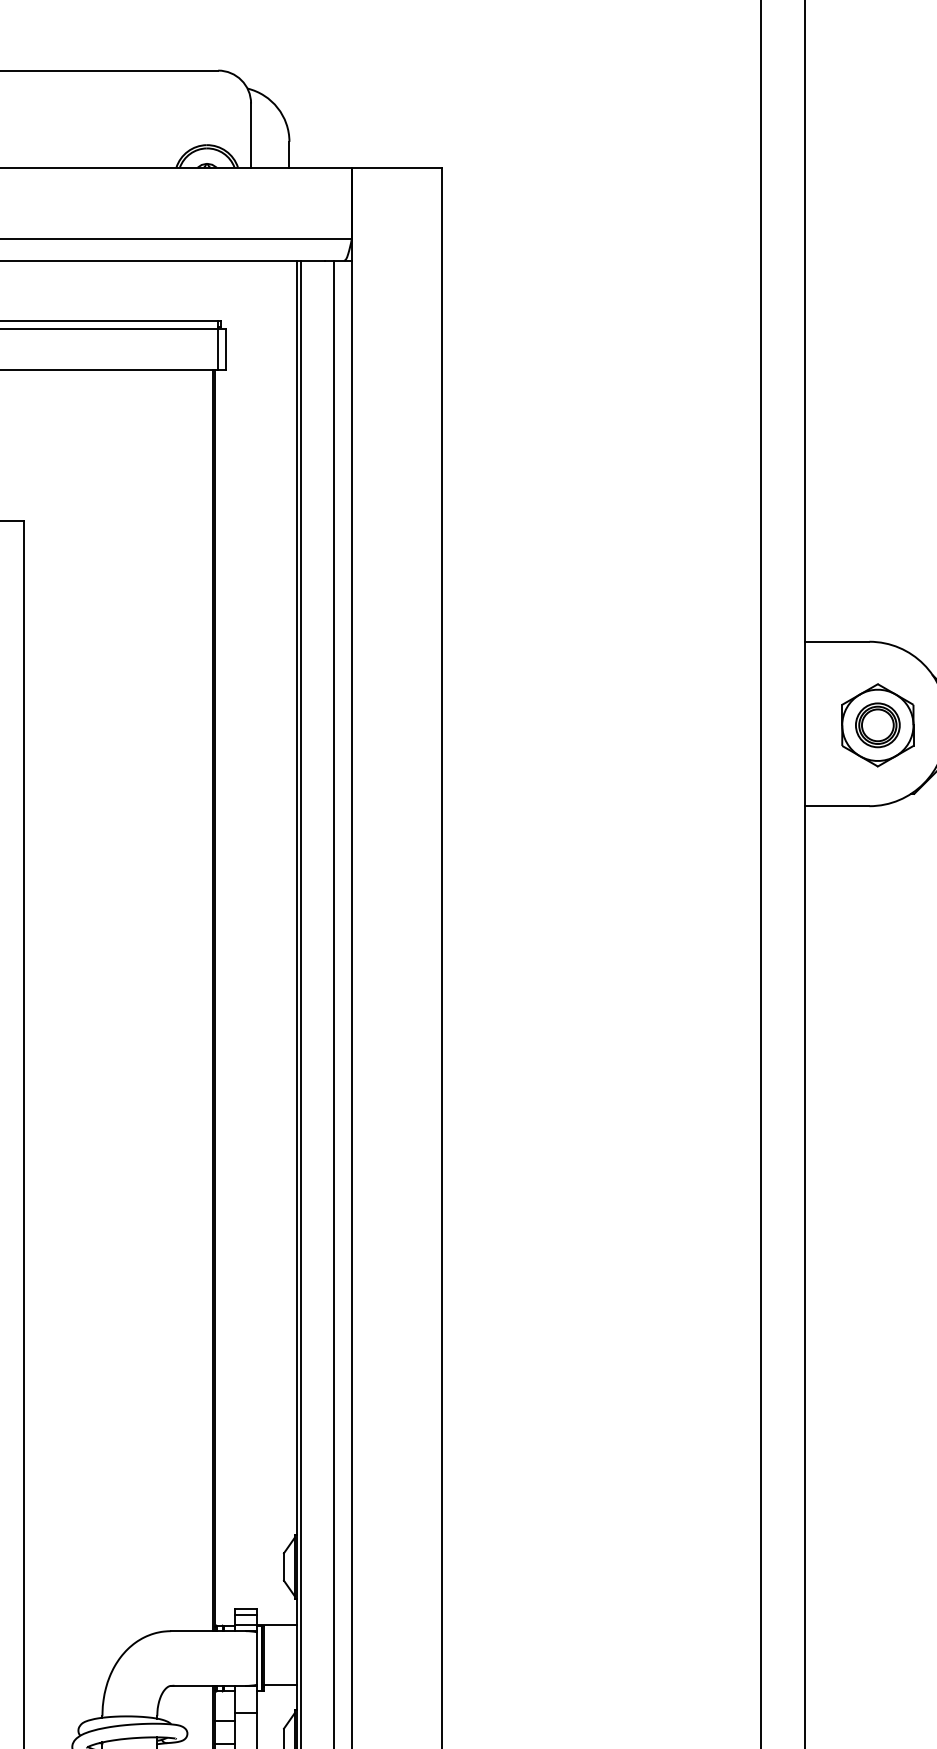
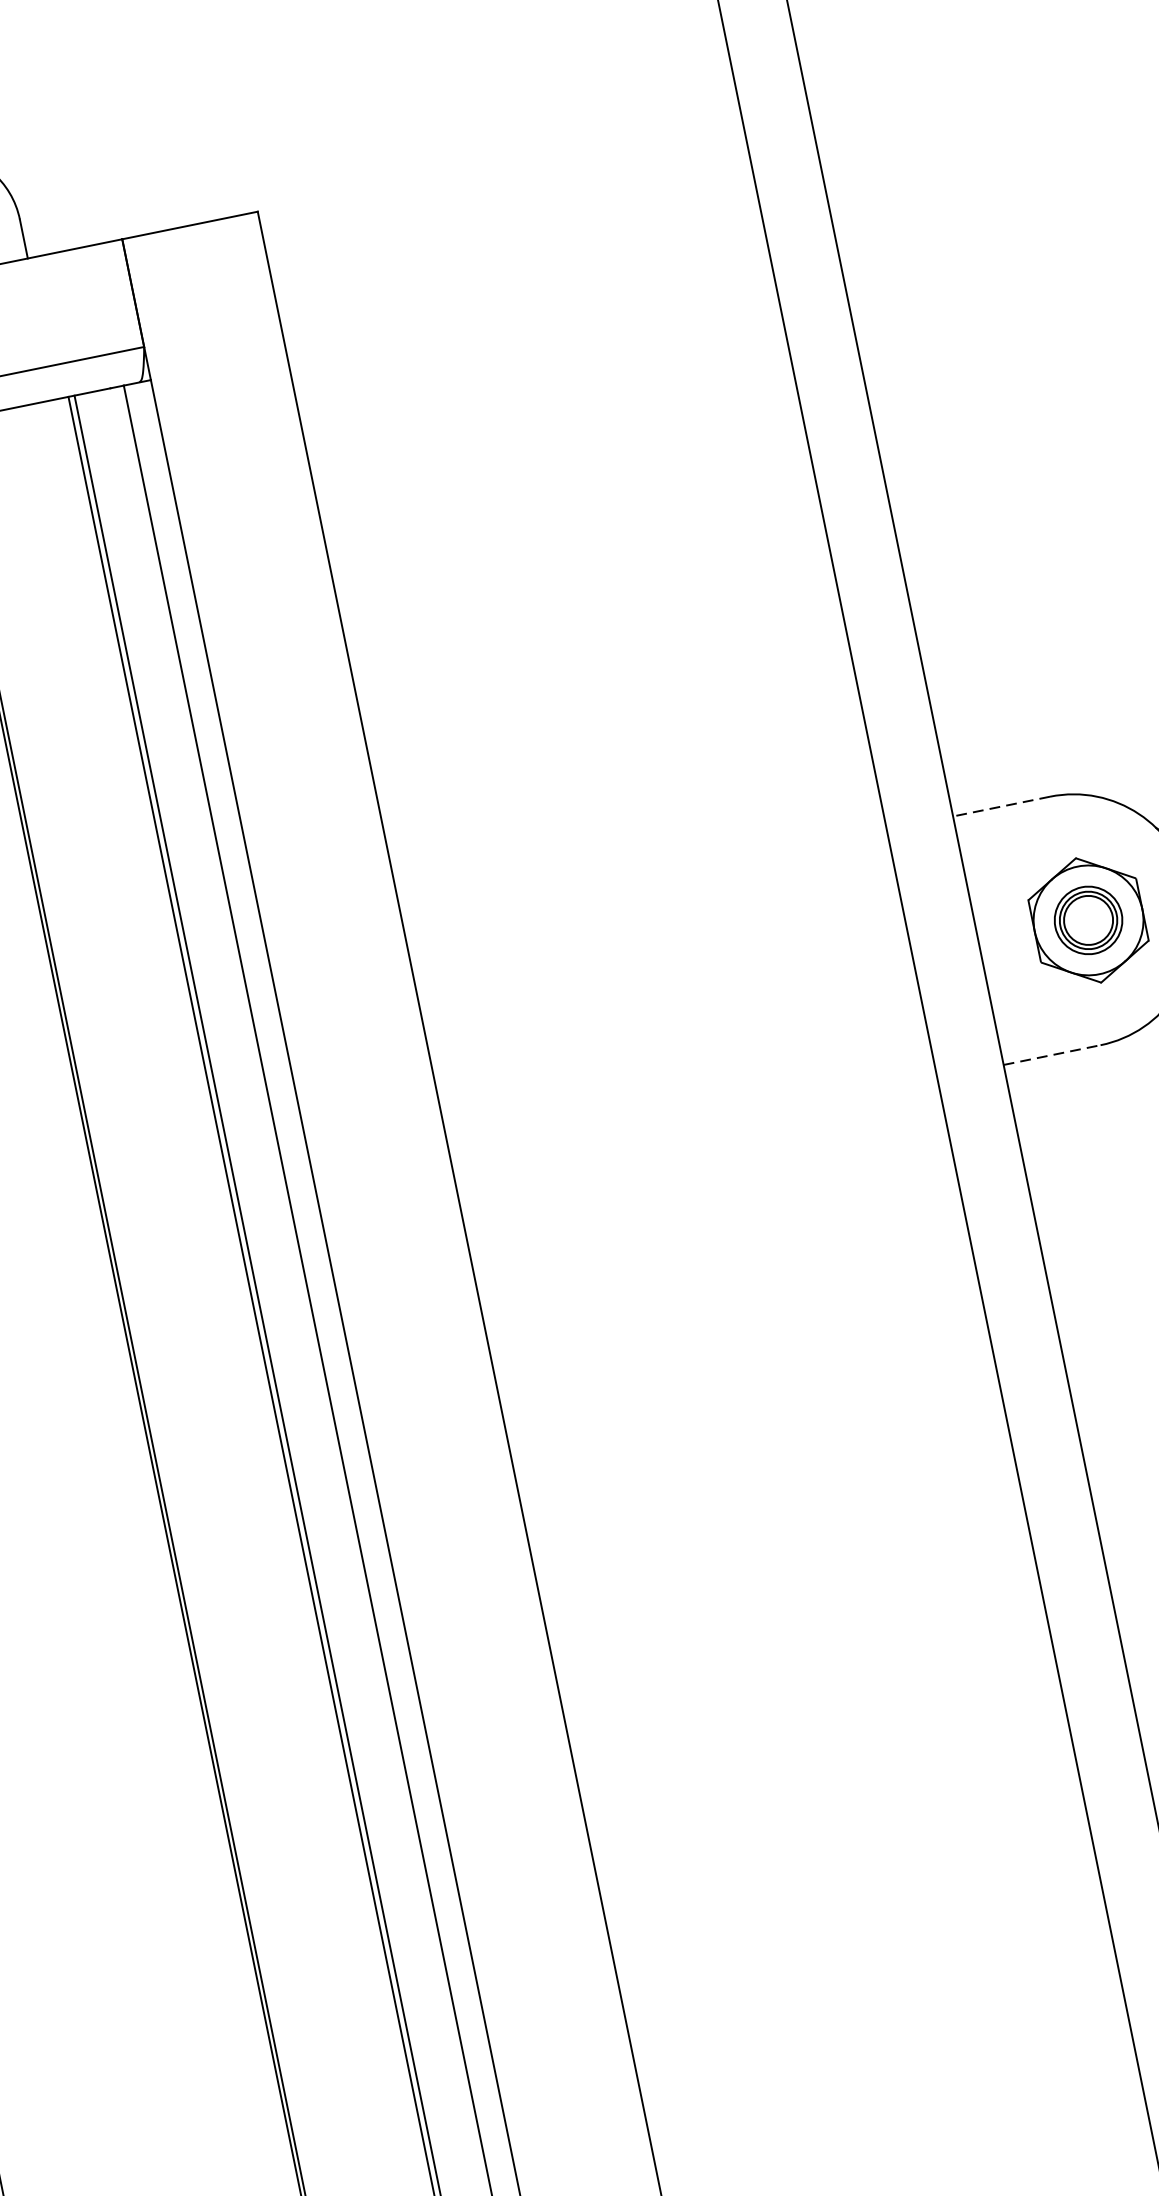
line: (836, 641) -> (1000, 806), solid -> dashed
line: (837, 806) -> (1052, 1055), solid -> dashed

